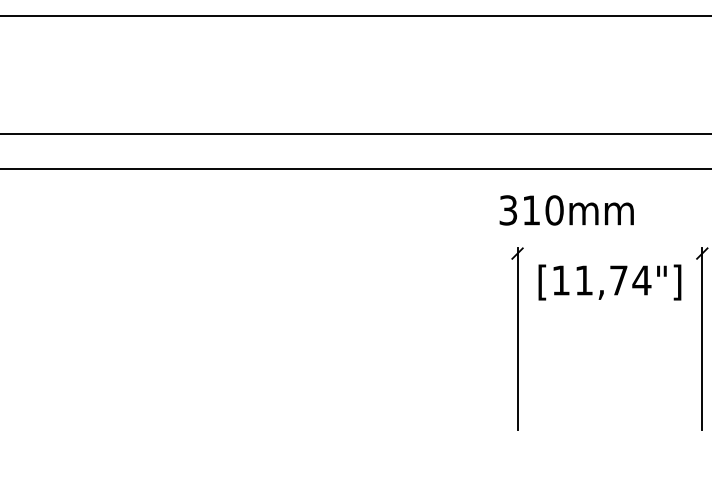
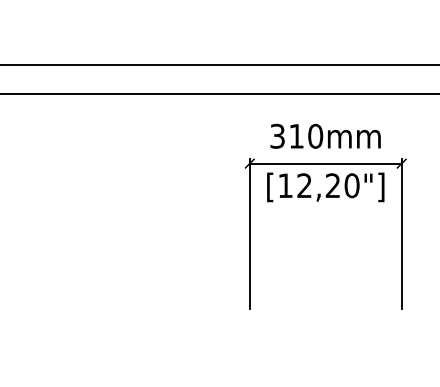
text: (566, 210) -> (325, 136), moved
line: (609, 253) -> (325, 163), added
text: (613, 280) -> (328, 185), [11,74"] -> [12,20"]

